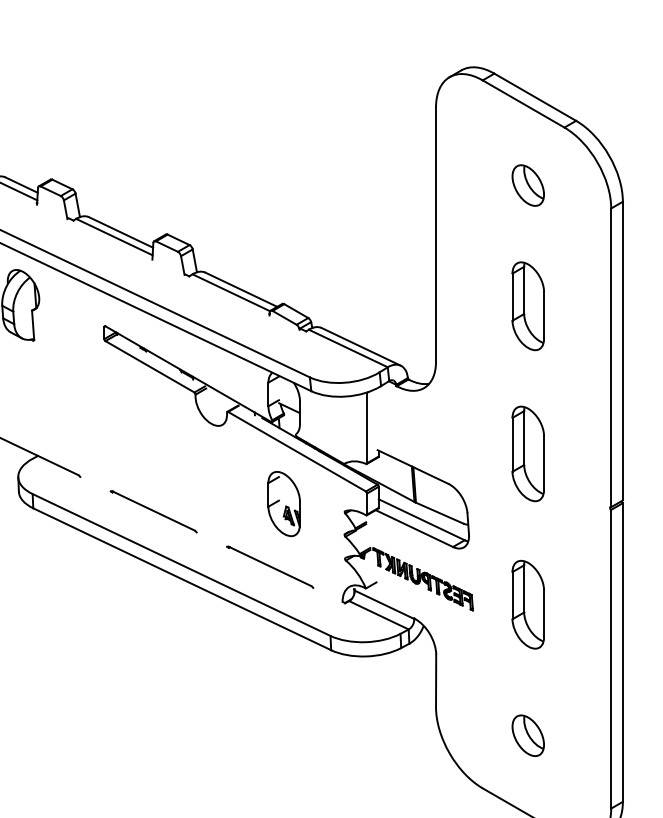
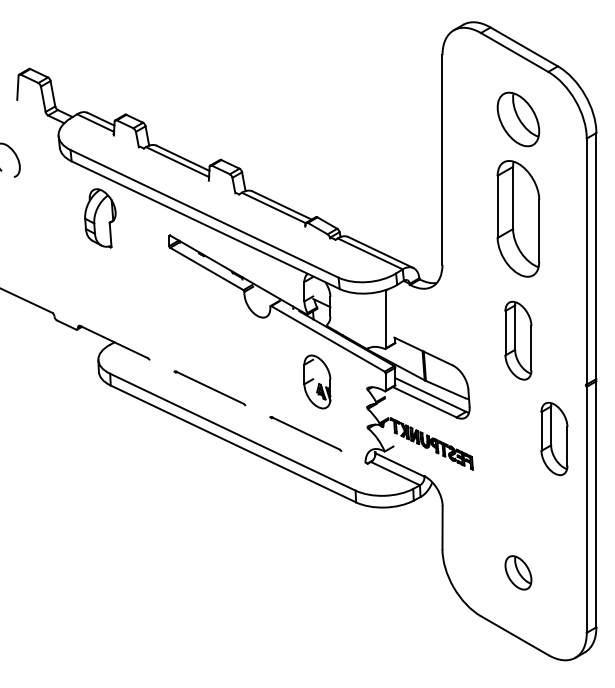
part: (528, 185) -> (518, 119), size x1.6
part: (528, 306) -> (518, 219), size x1.6
part: (528, 604) -> (554, 438), moved

